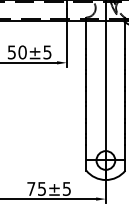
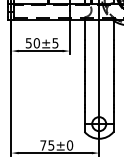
text: (66, 188) -> (69, 145), ±5 -> ±0

